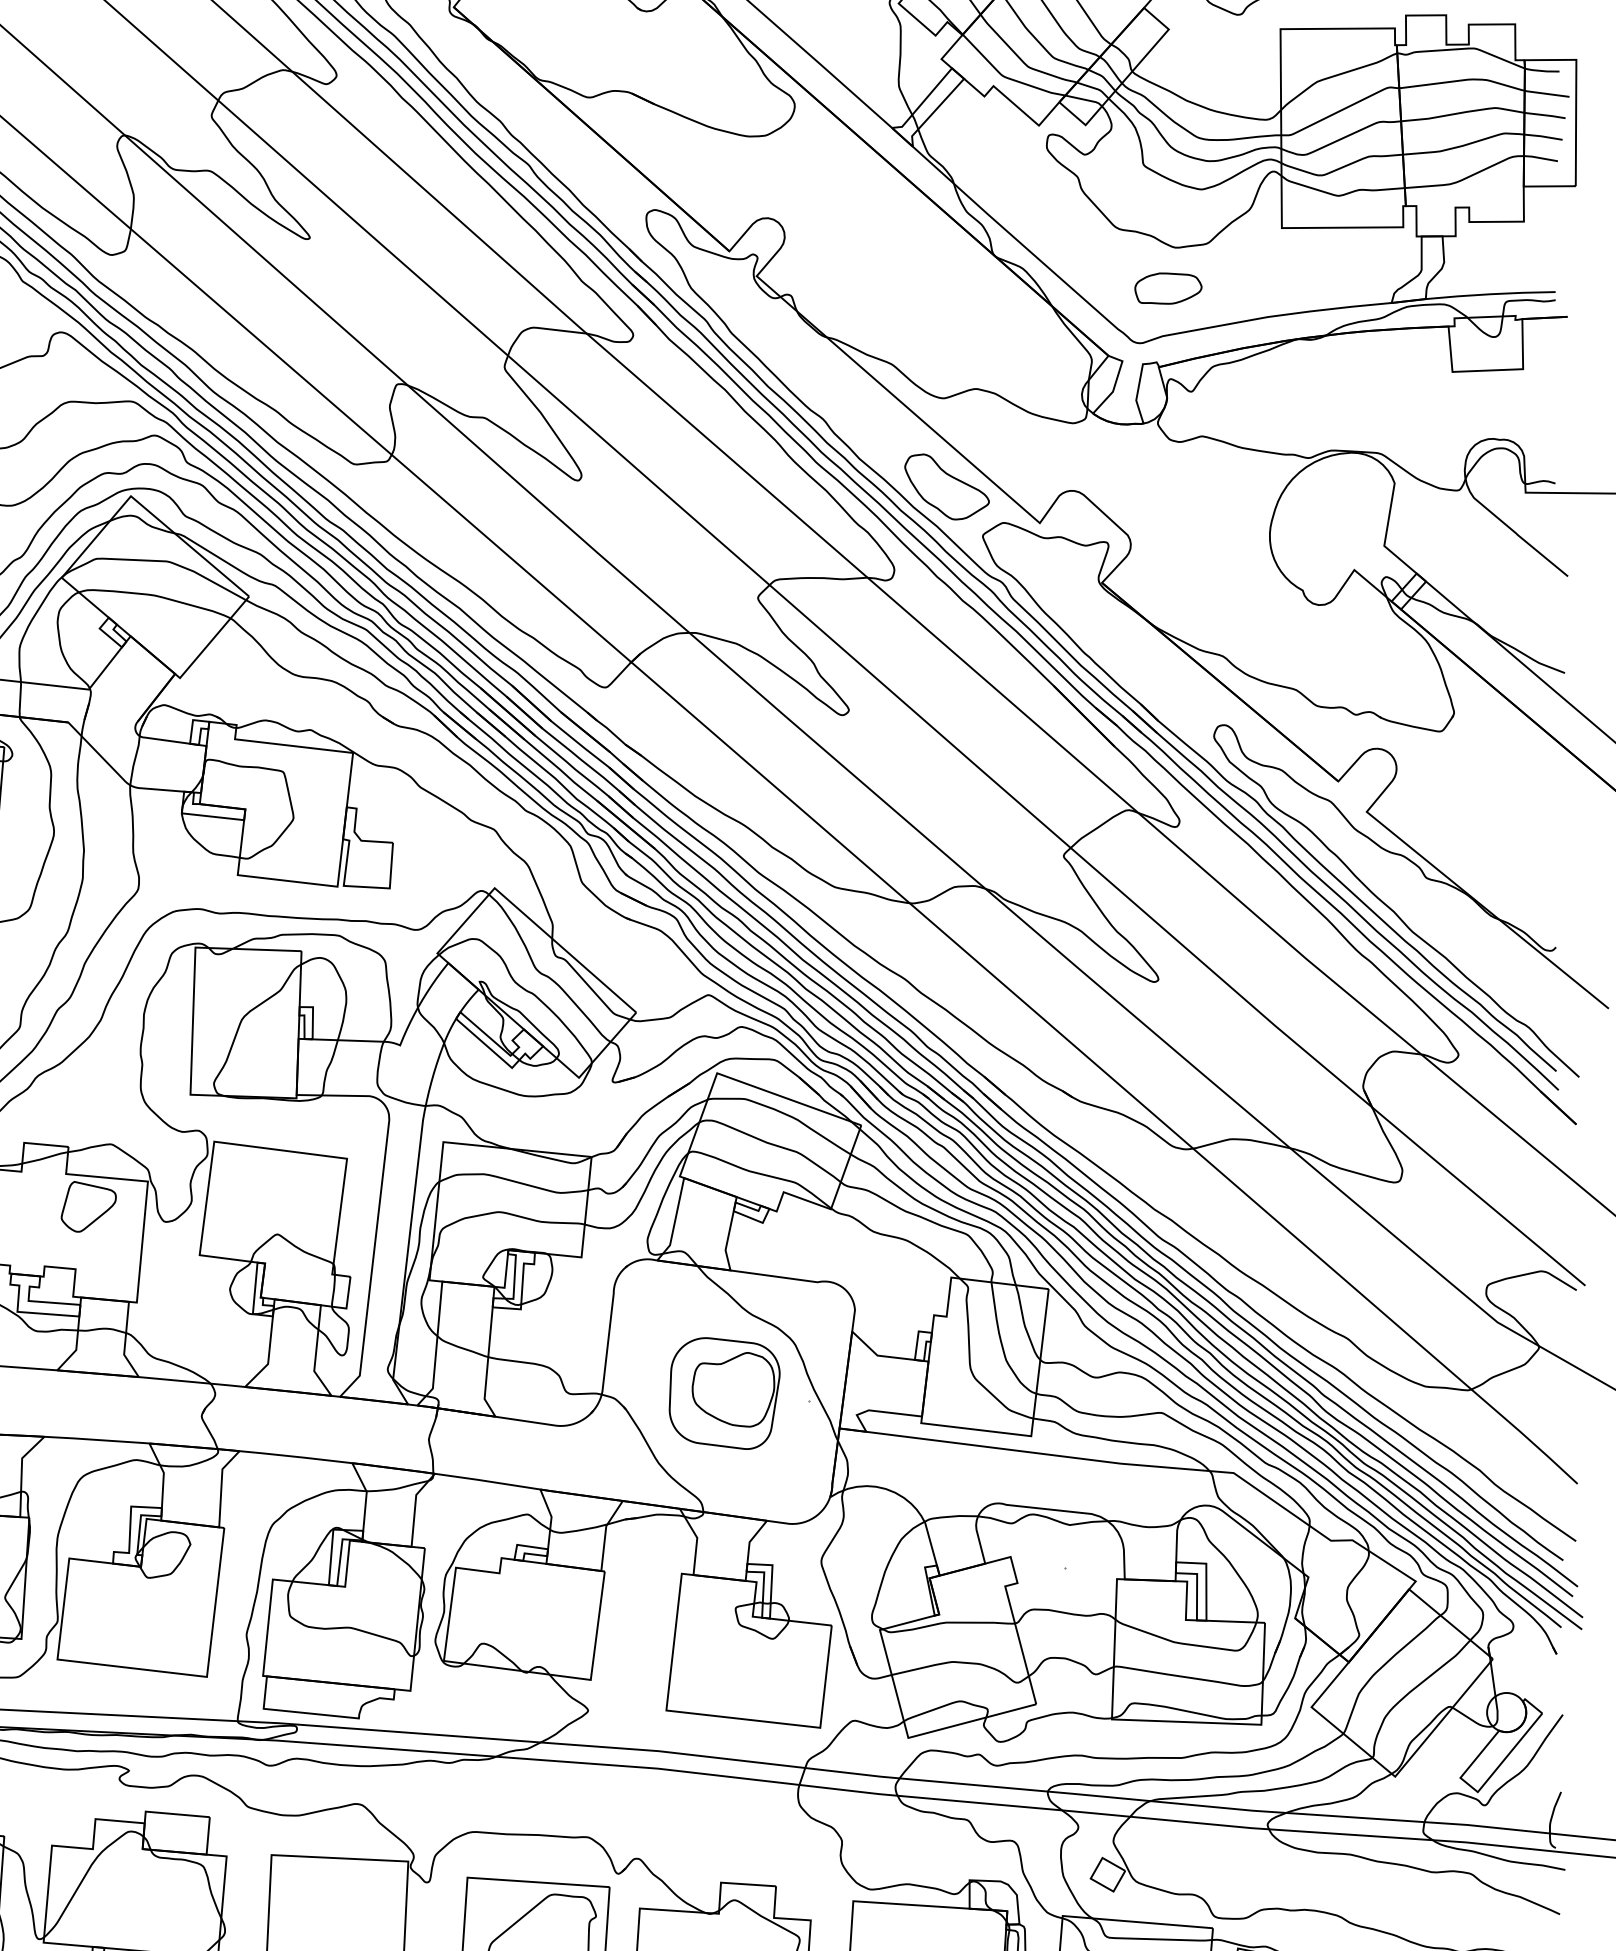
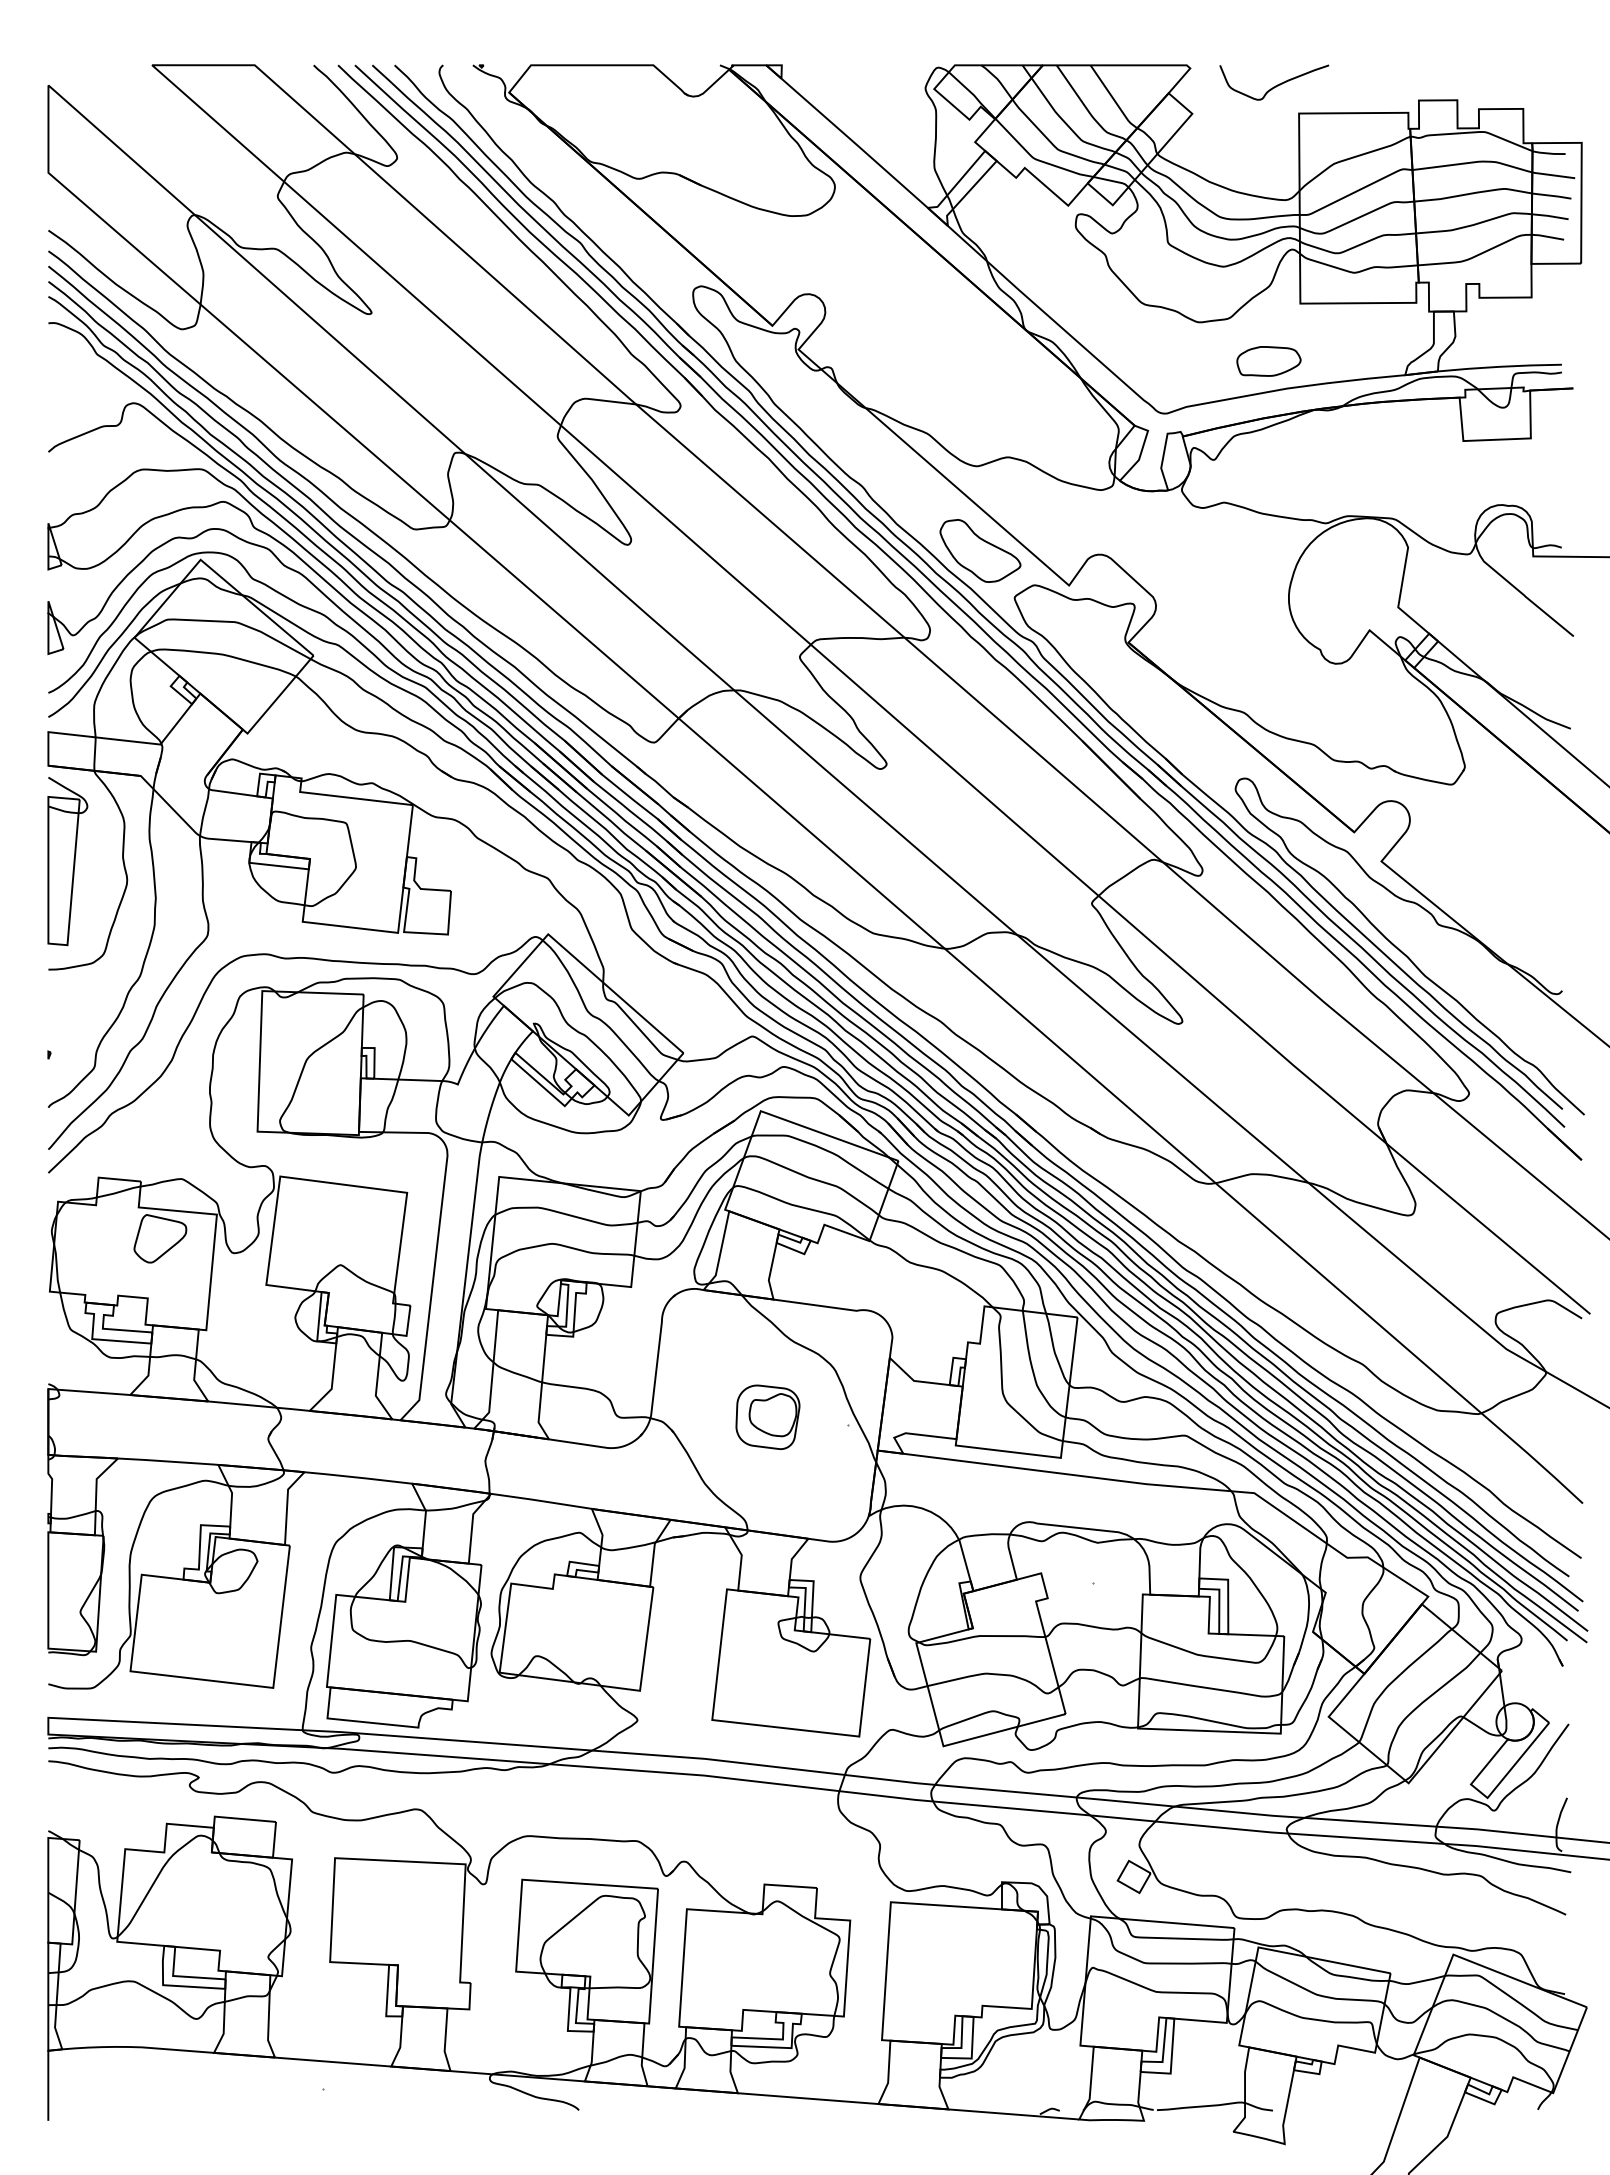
part: (1167, 288) -> (1268, 361), moved
part: (724, 1393) -> (767, 1417), size x0.6

